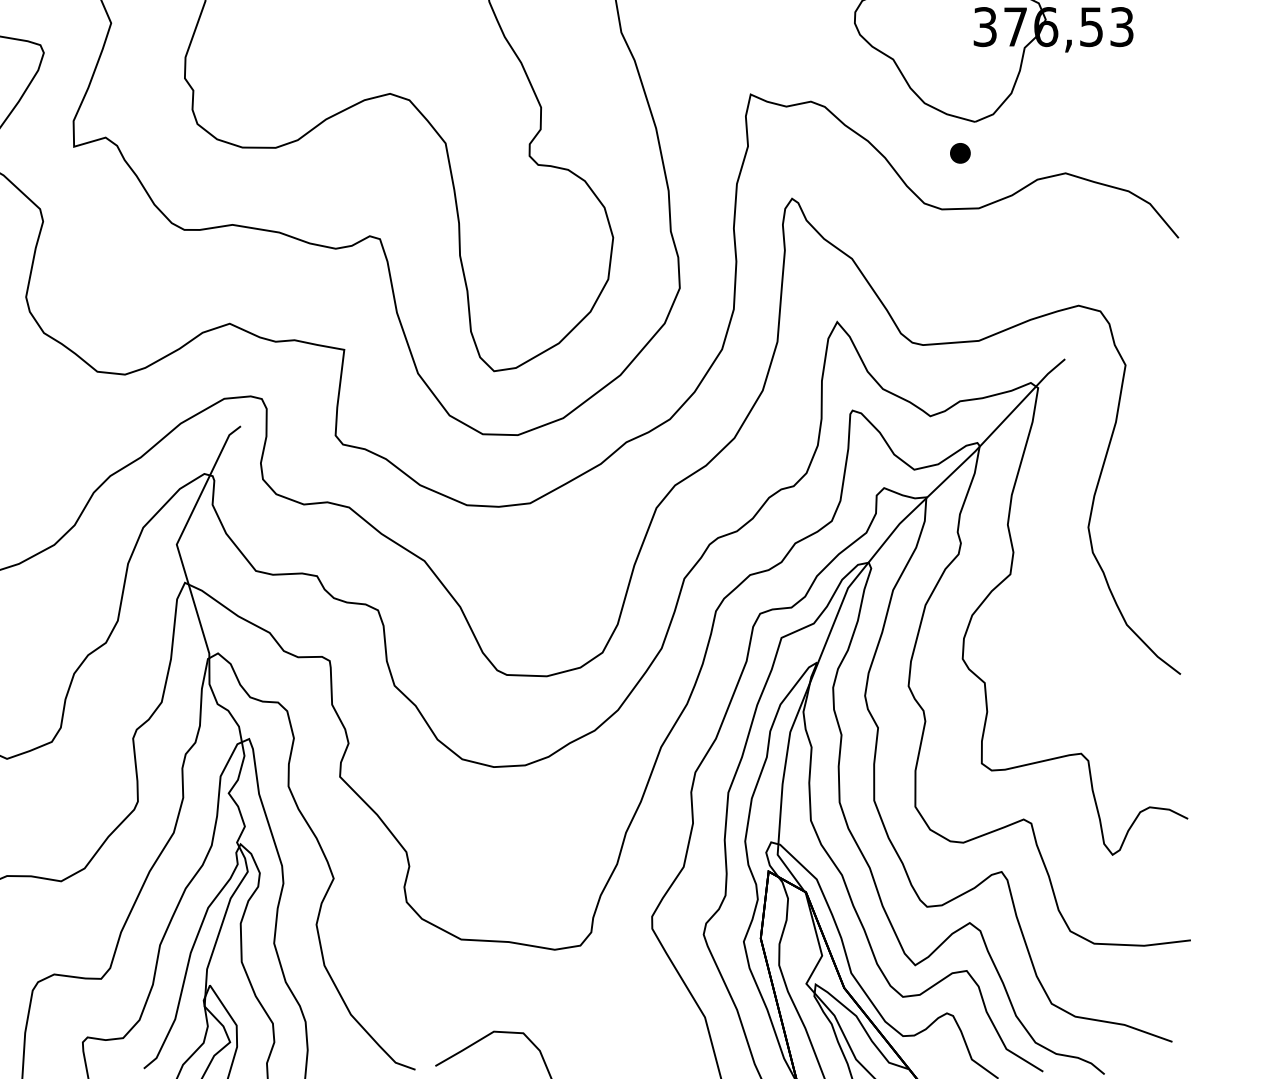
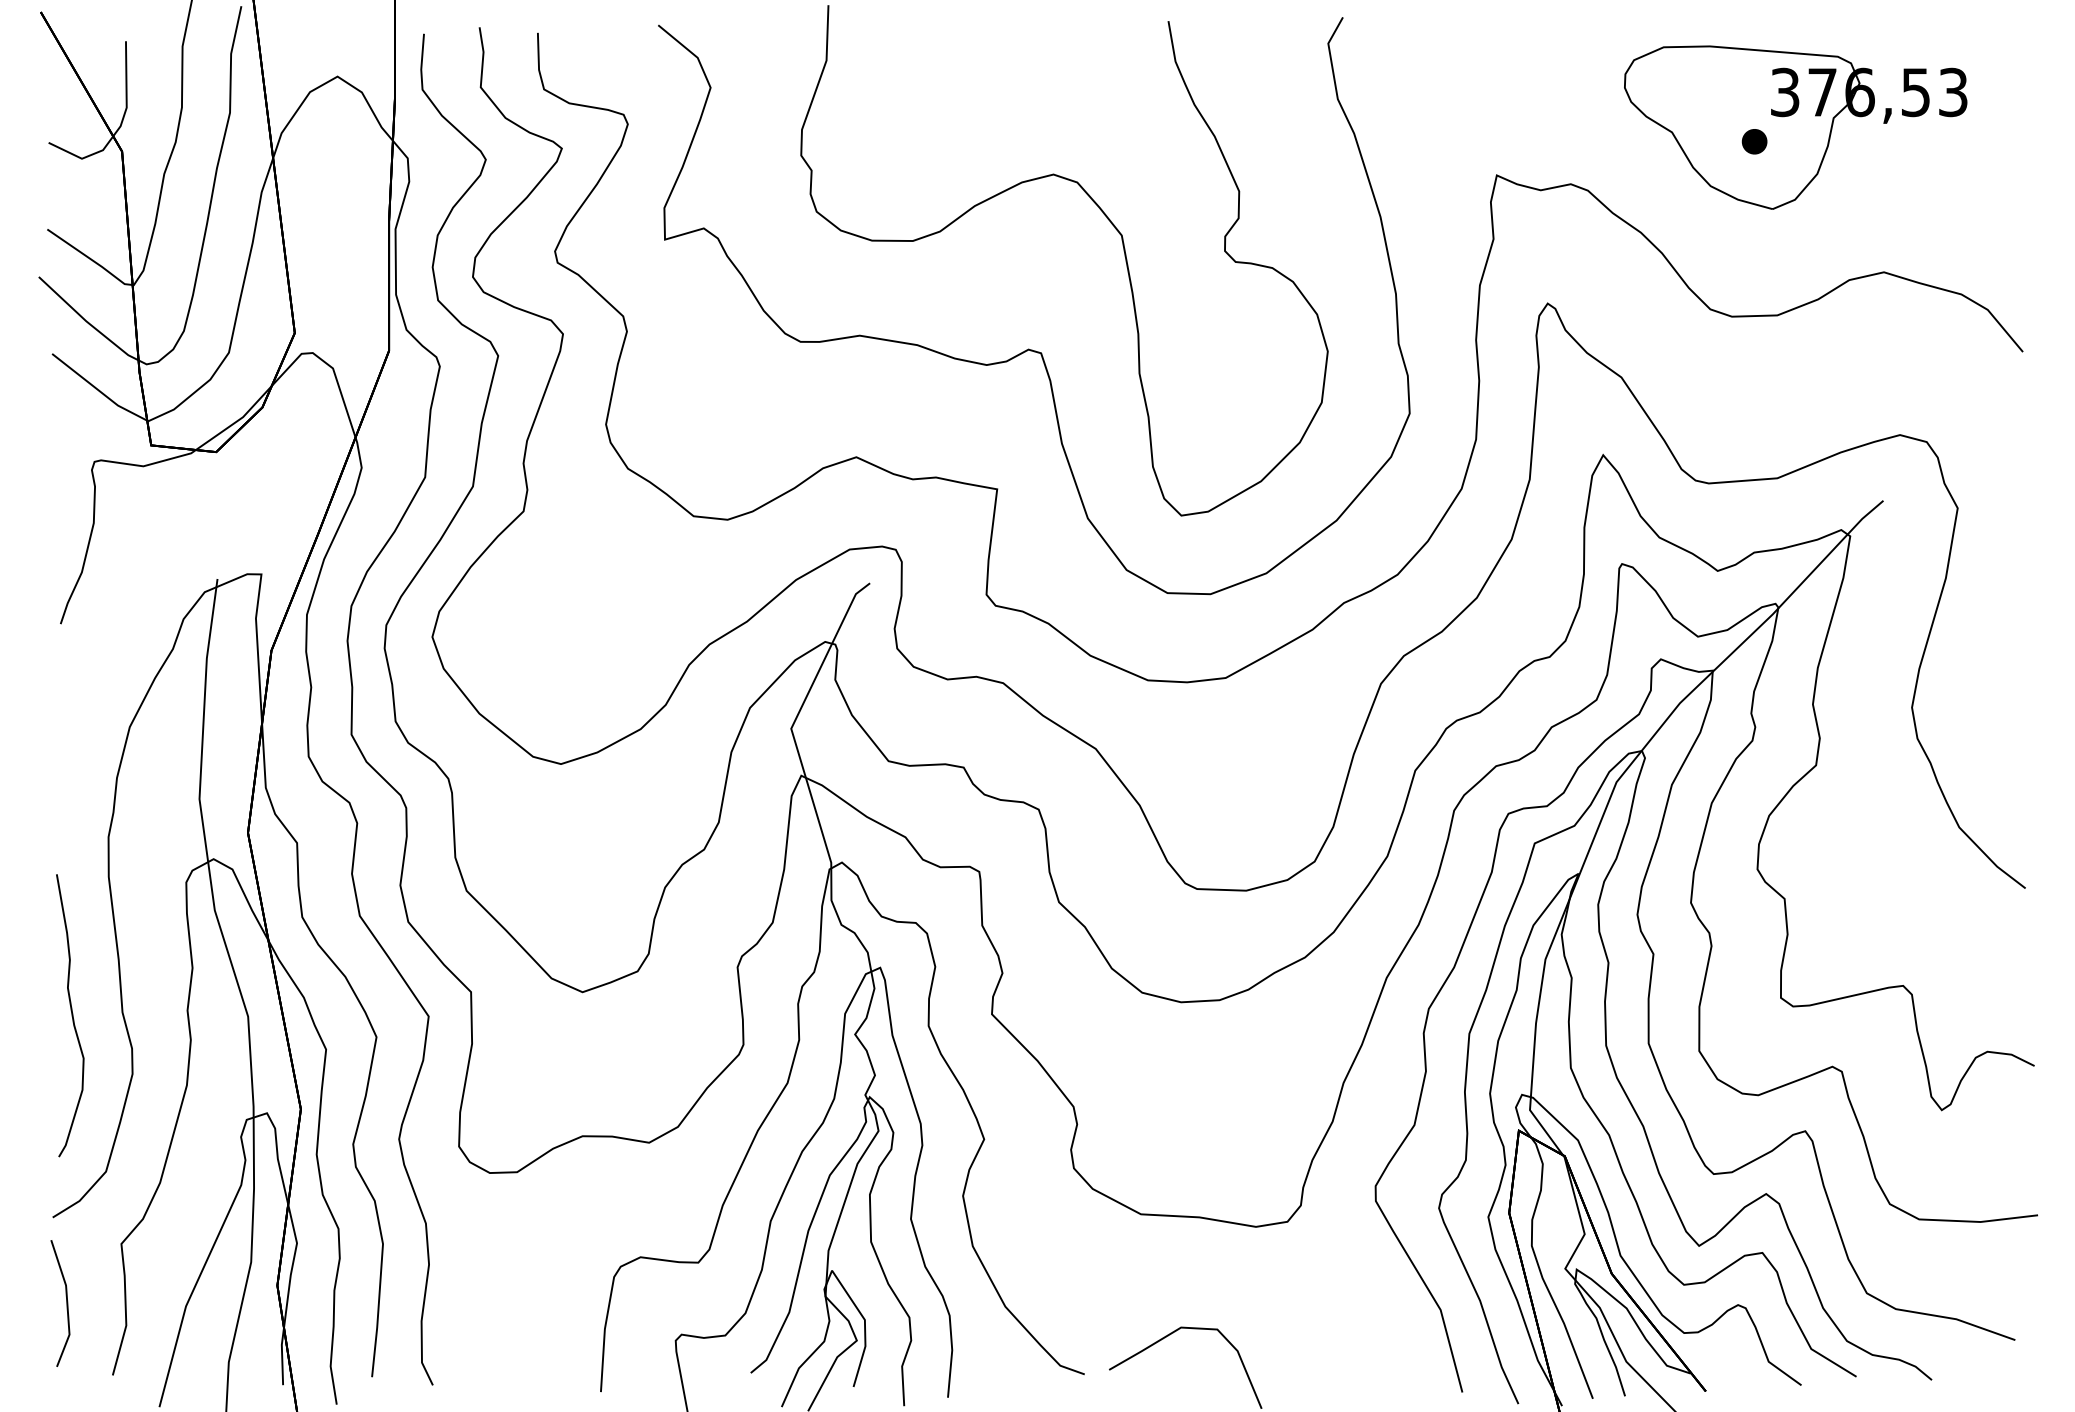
part: (960, 153) -> (1754, 141), moved

